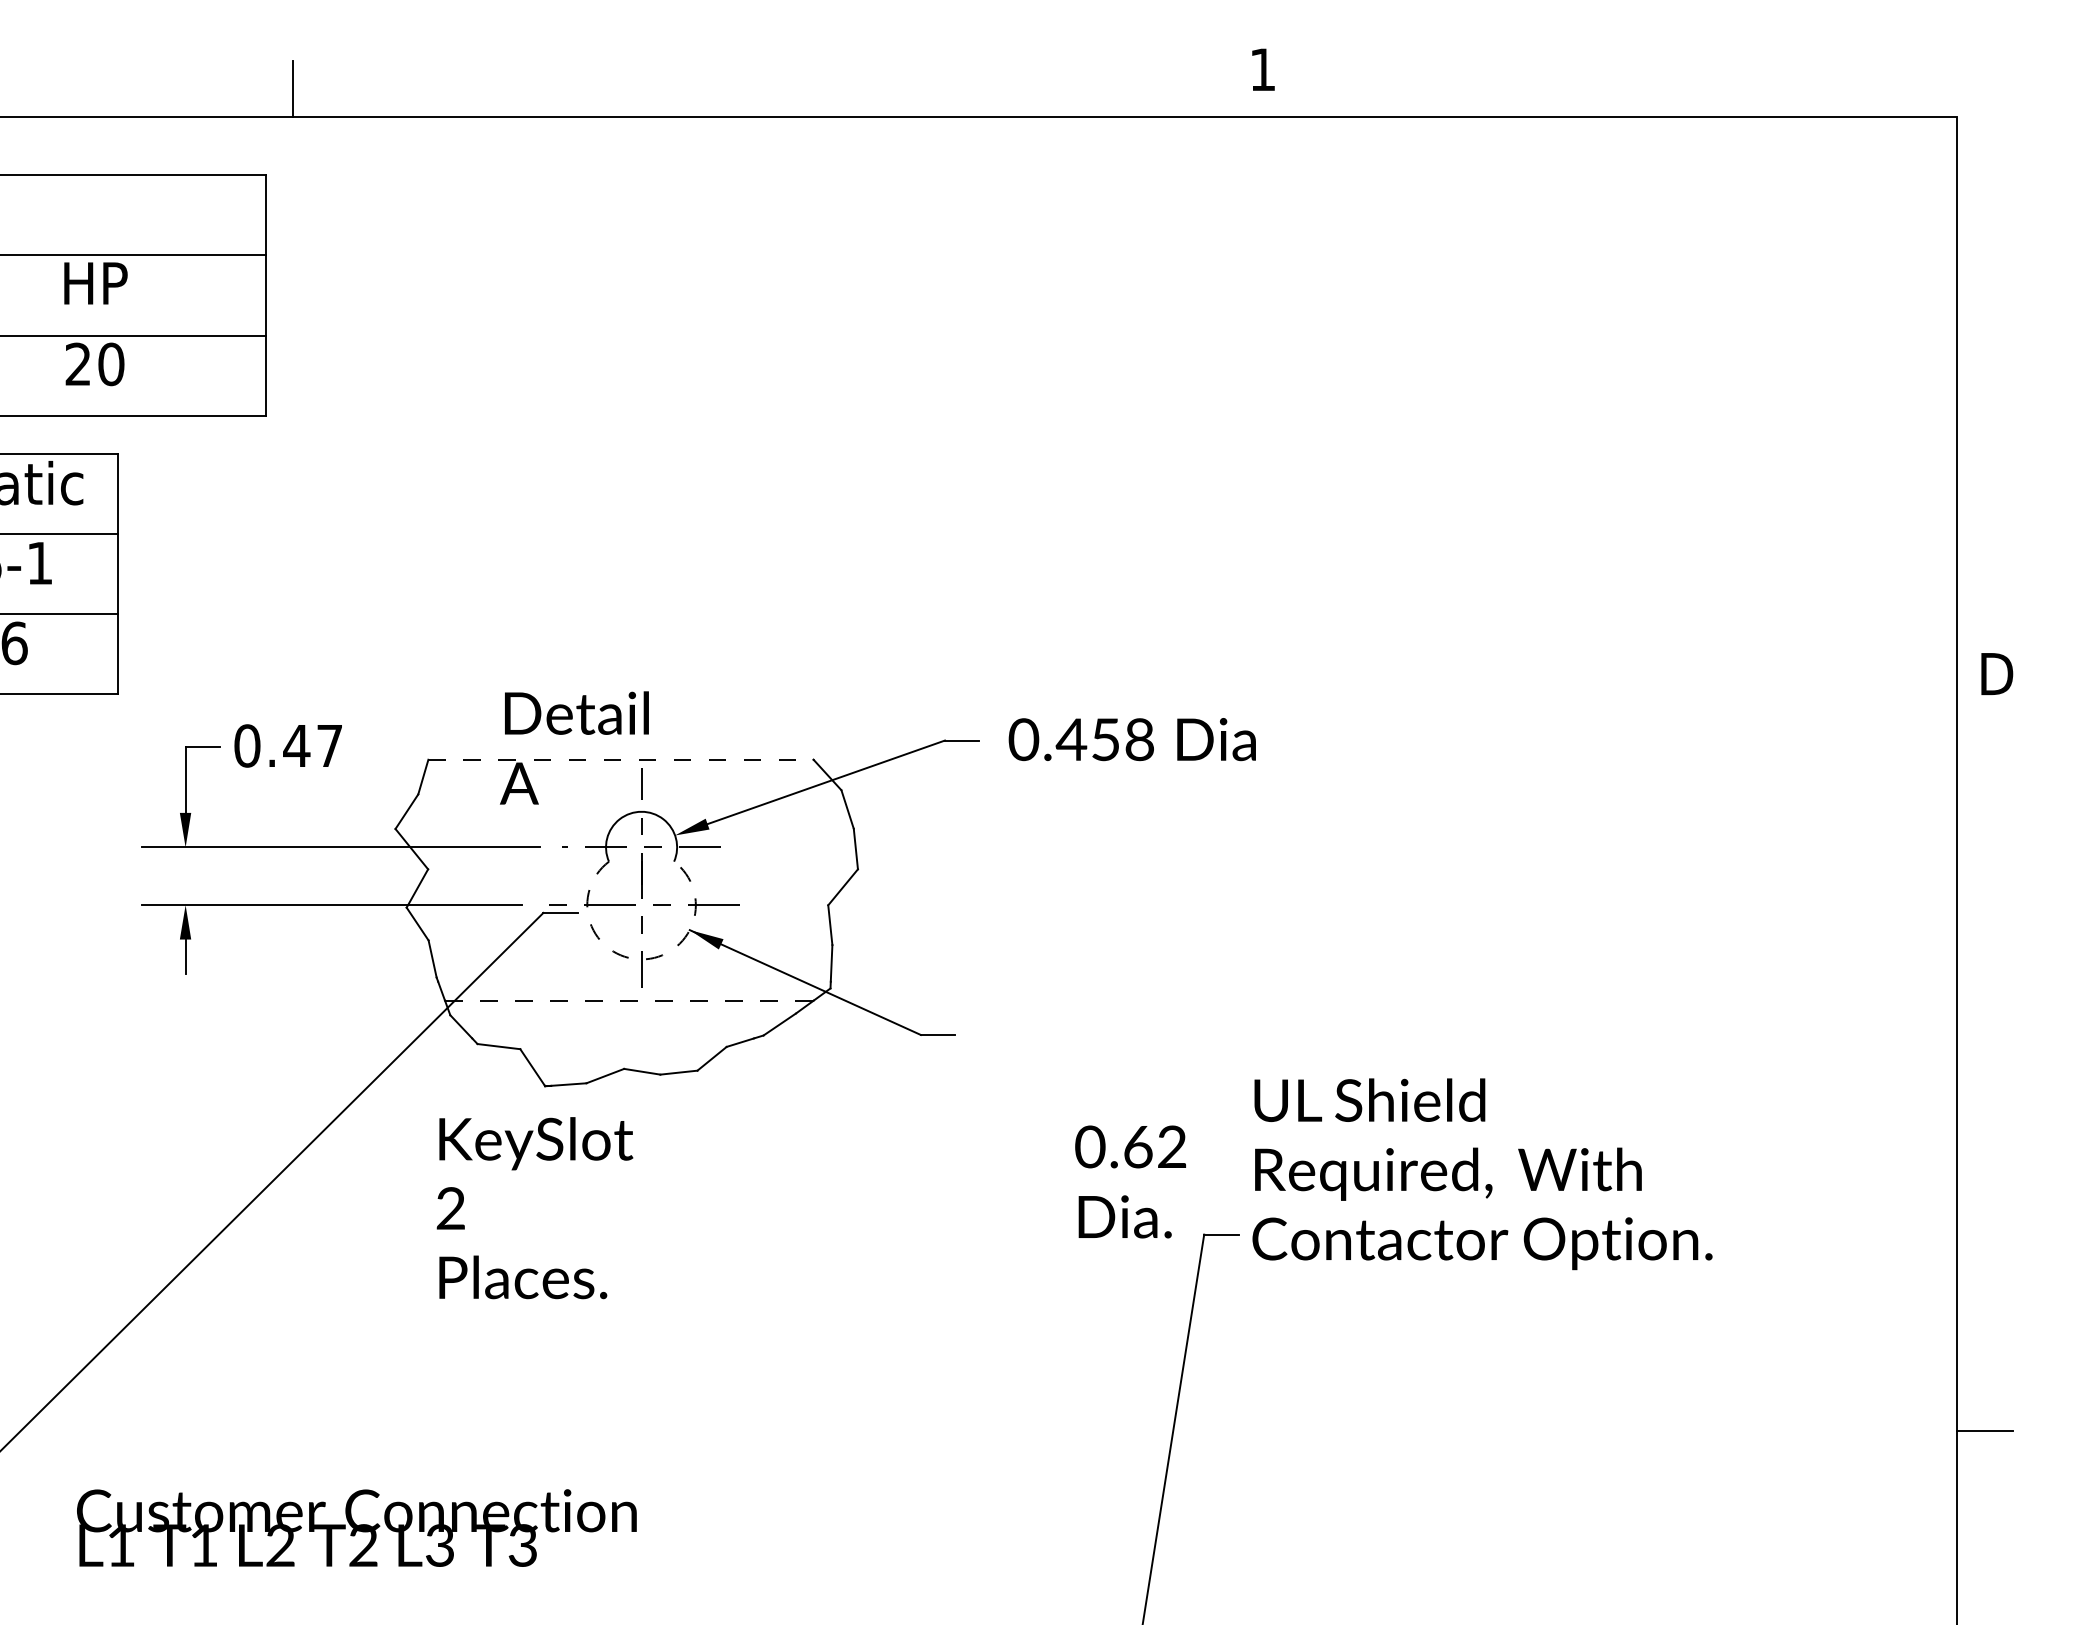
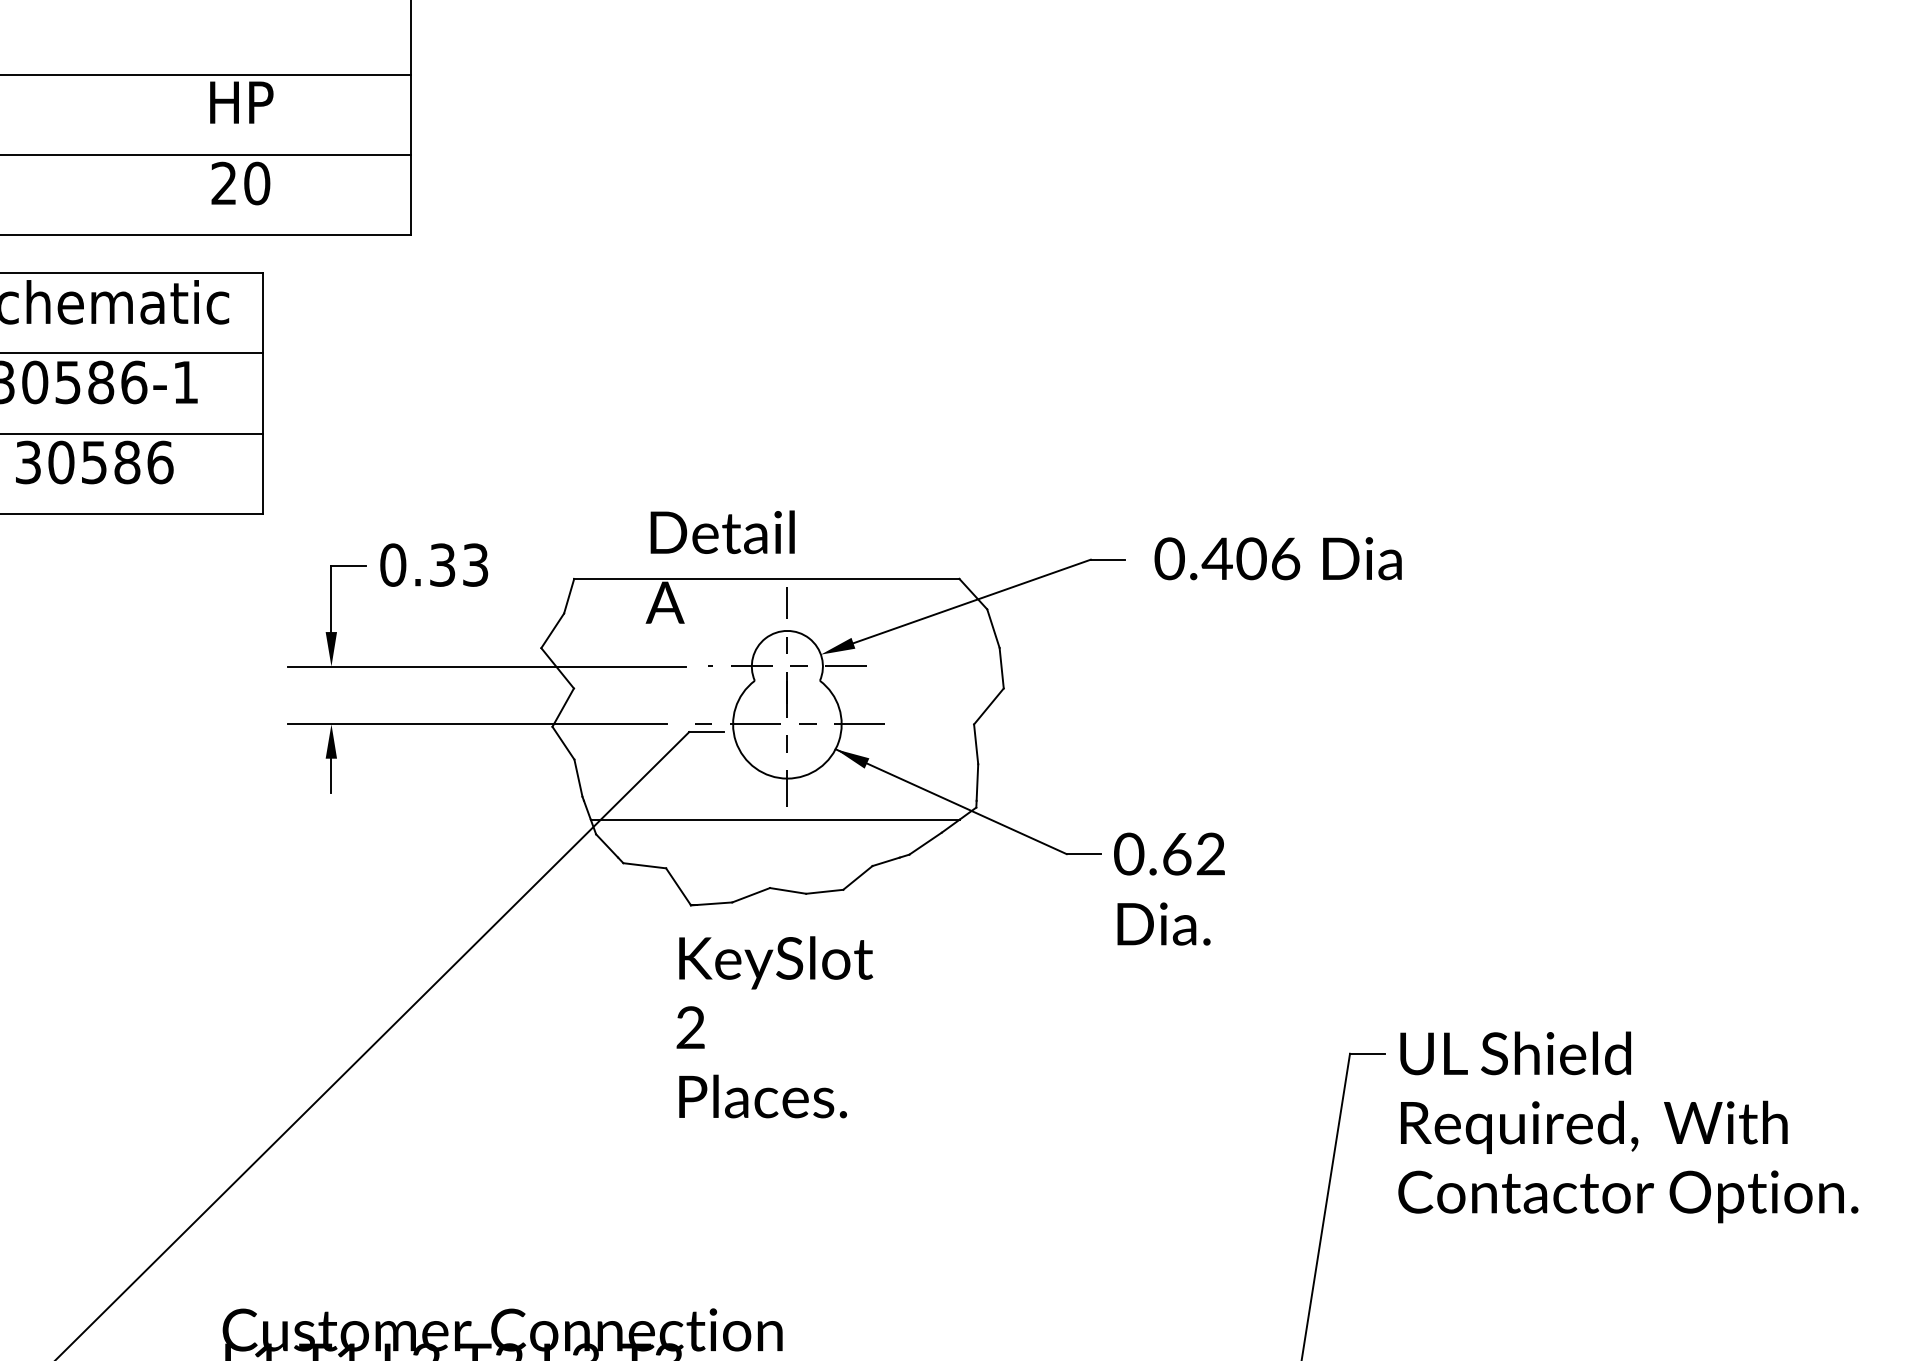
text: (1122, 739) -> (1268, 558), 0.458 -> 0.406
text: (312, 745) -> (458, 564), 0.47 -> 0.33
line: (620, 759) -> (766, 578), dashed -> solid
arc: (641, 959) -> (787, 778), dashed -> solid
line: (629, 1000) -> (775, 819), dashed -> solid
text: (1482, 1174) -> (1628, 1127), moved
text: (1130, 1181) -> (1169, 888), moved
text: (534, 1208) -> (774, 1027), moved

